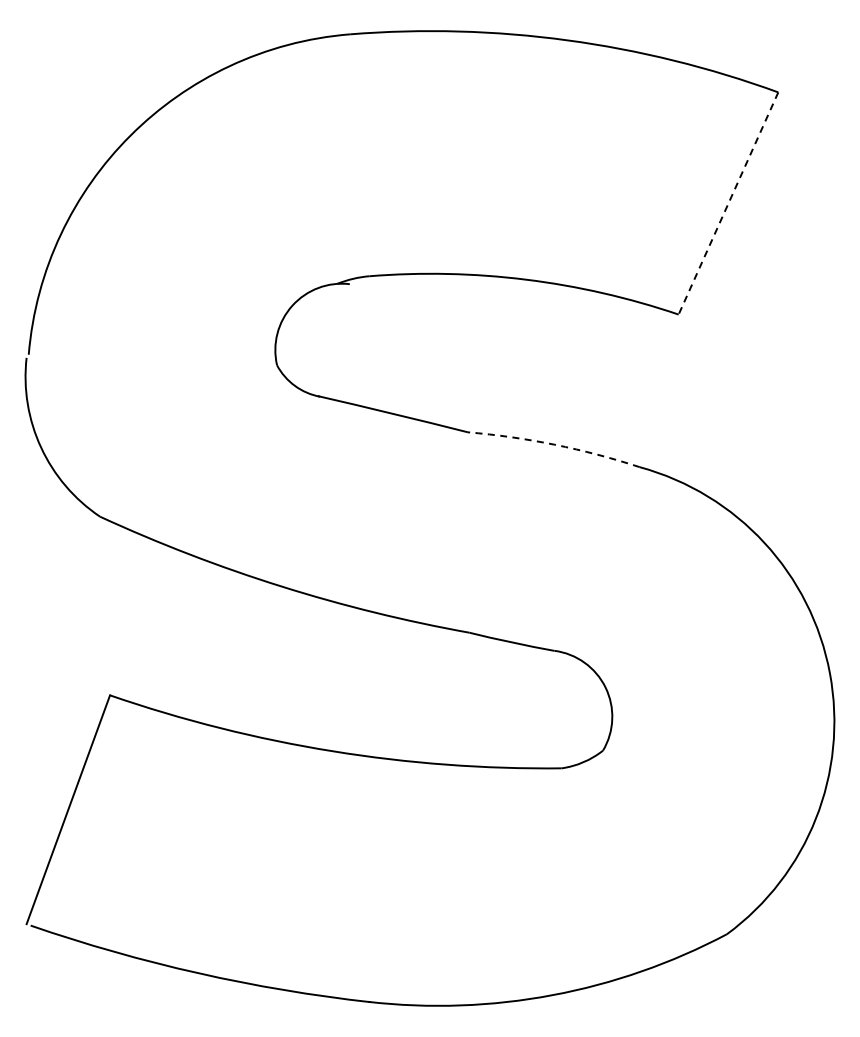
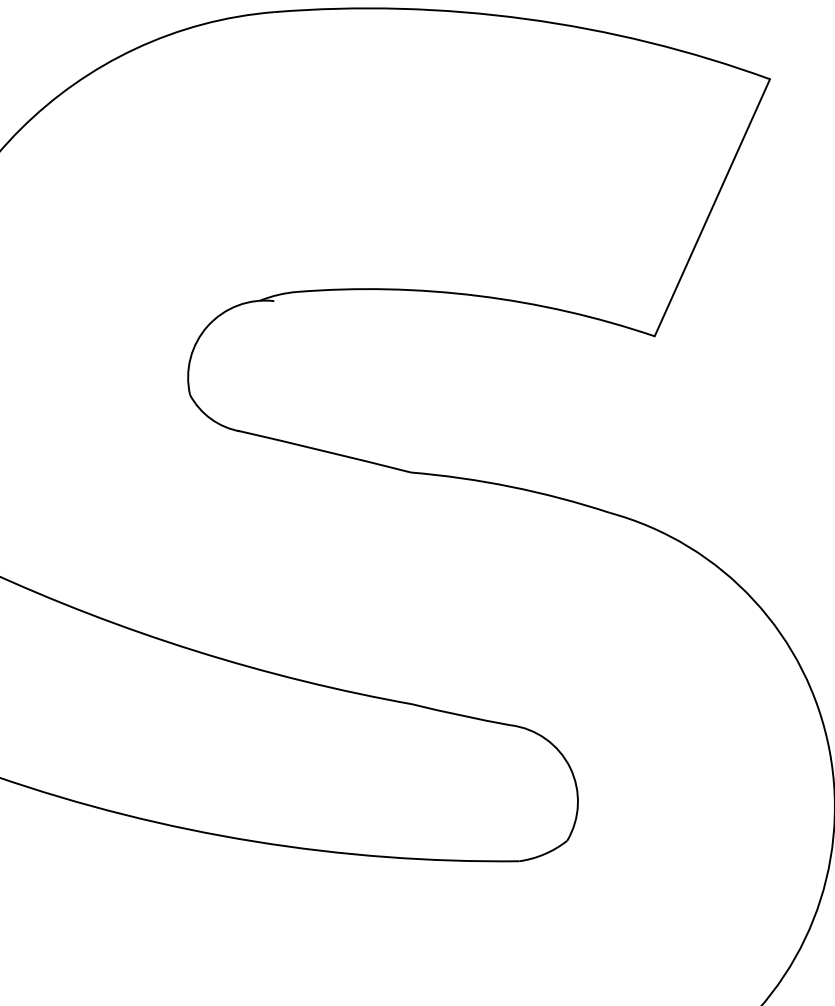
line: (728, 203) -> (712, 207), dashed -> solid
arc: (554, 444) -> (511, 486), dashed -> solid

